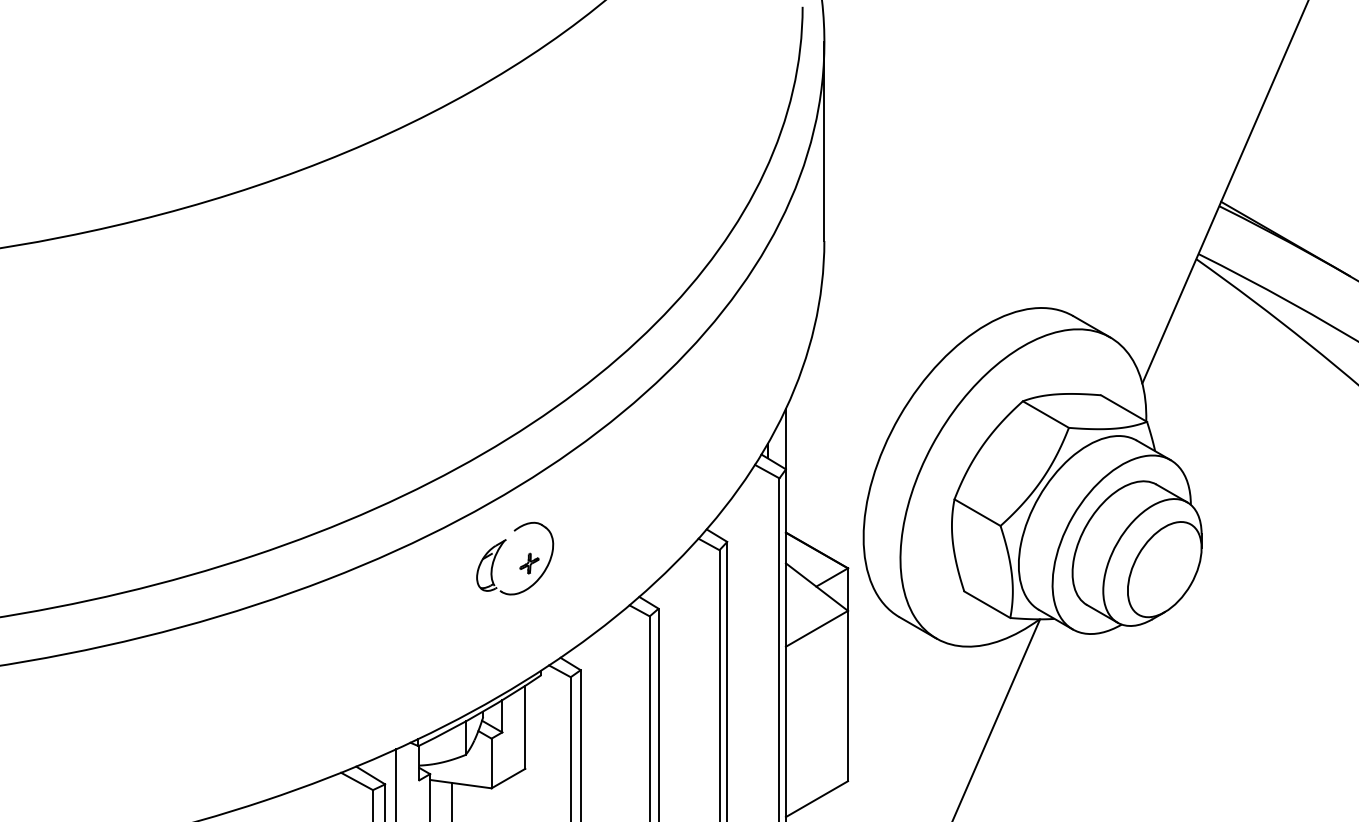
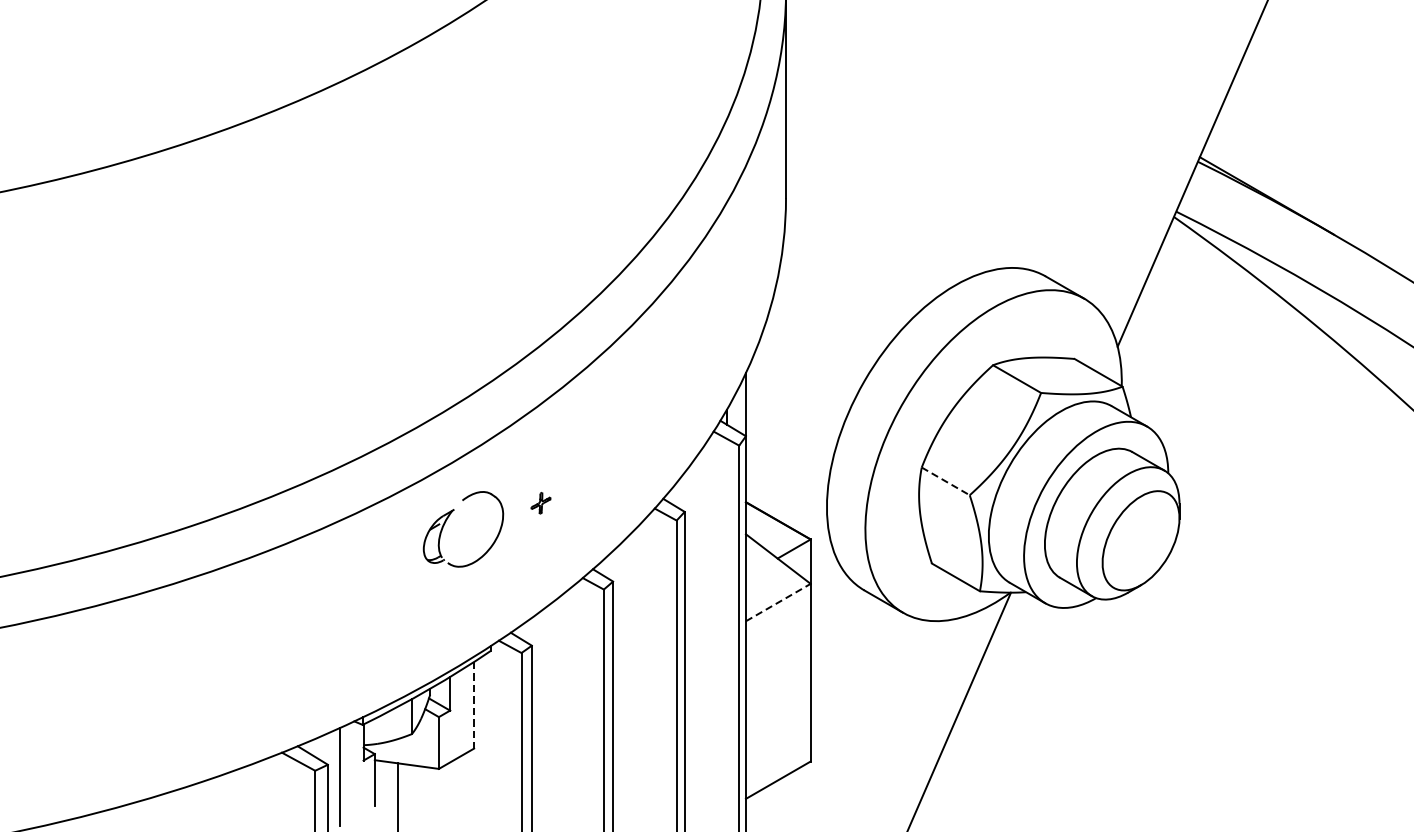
line: (977, 512) -> (945, 481), solid -> dashed
part: (529, 563) -> (541, 503), moved
line: (816, 628) -> (777, 602), solid -> dashed
line: (525, 727) -> (474, 705), solid -> dashed

